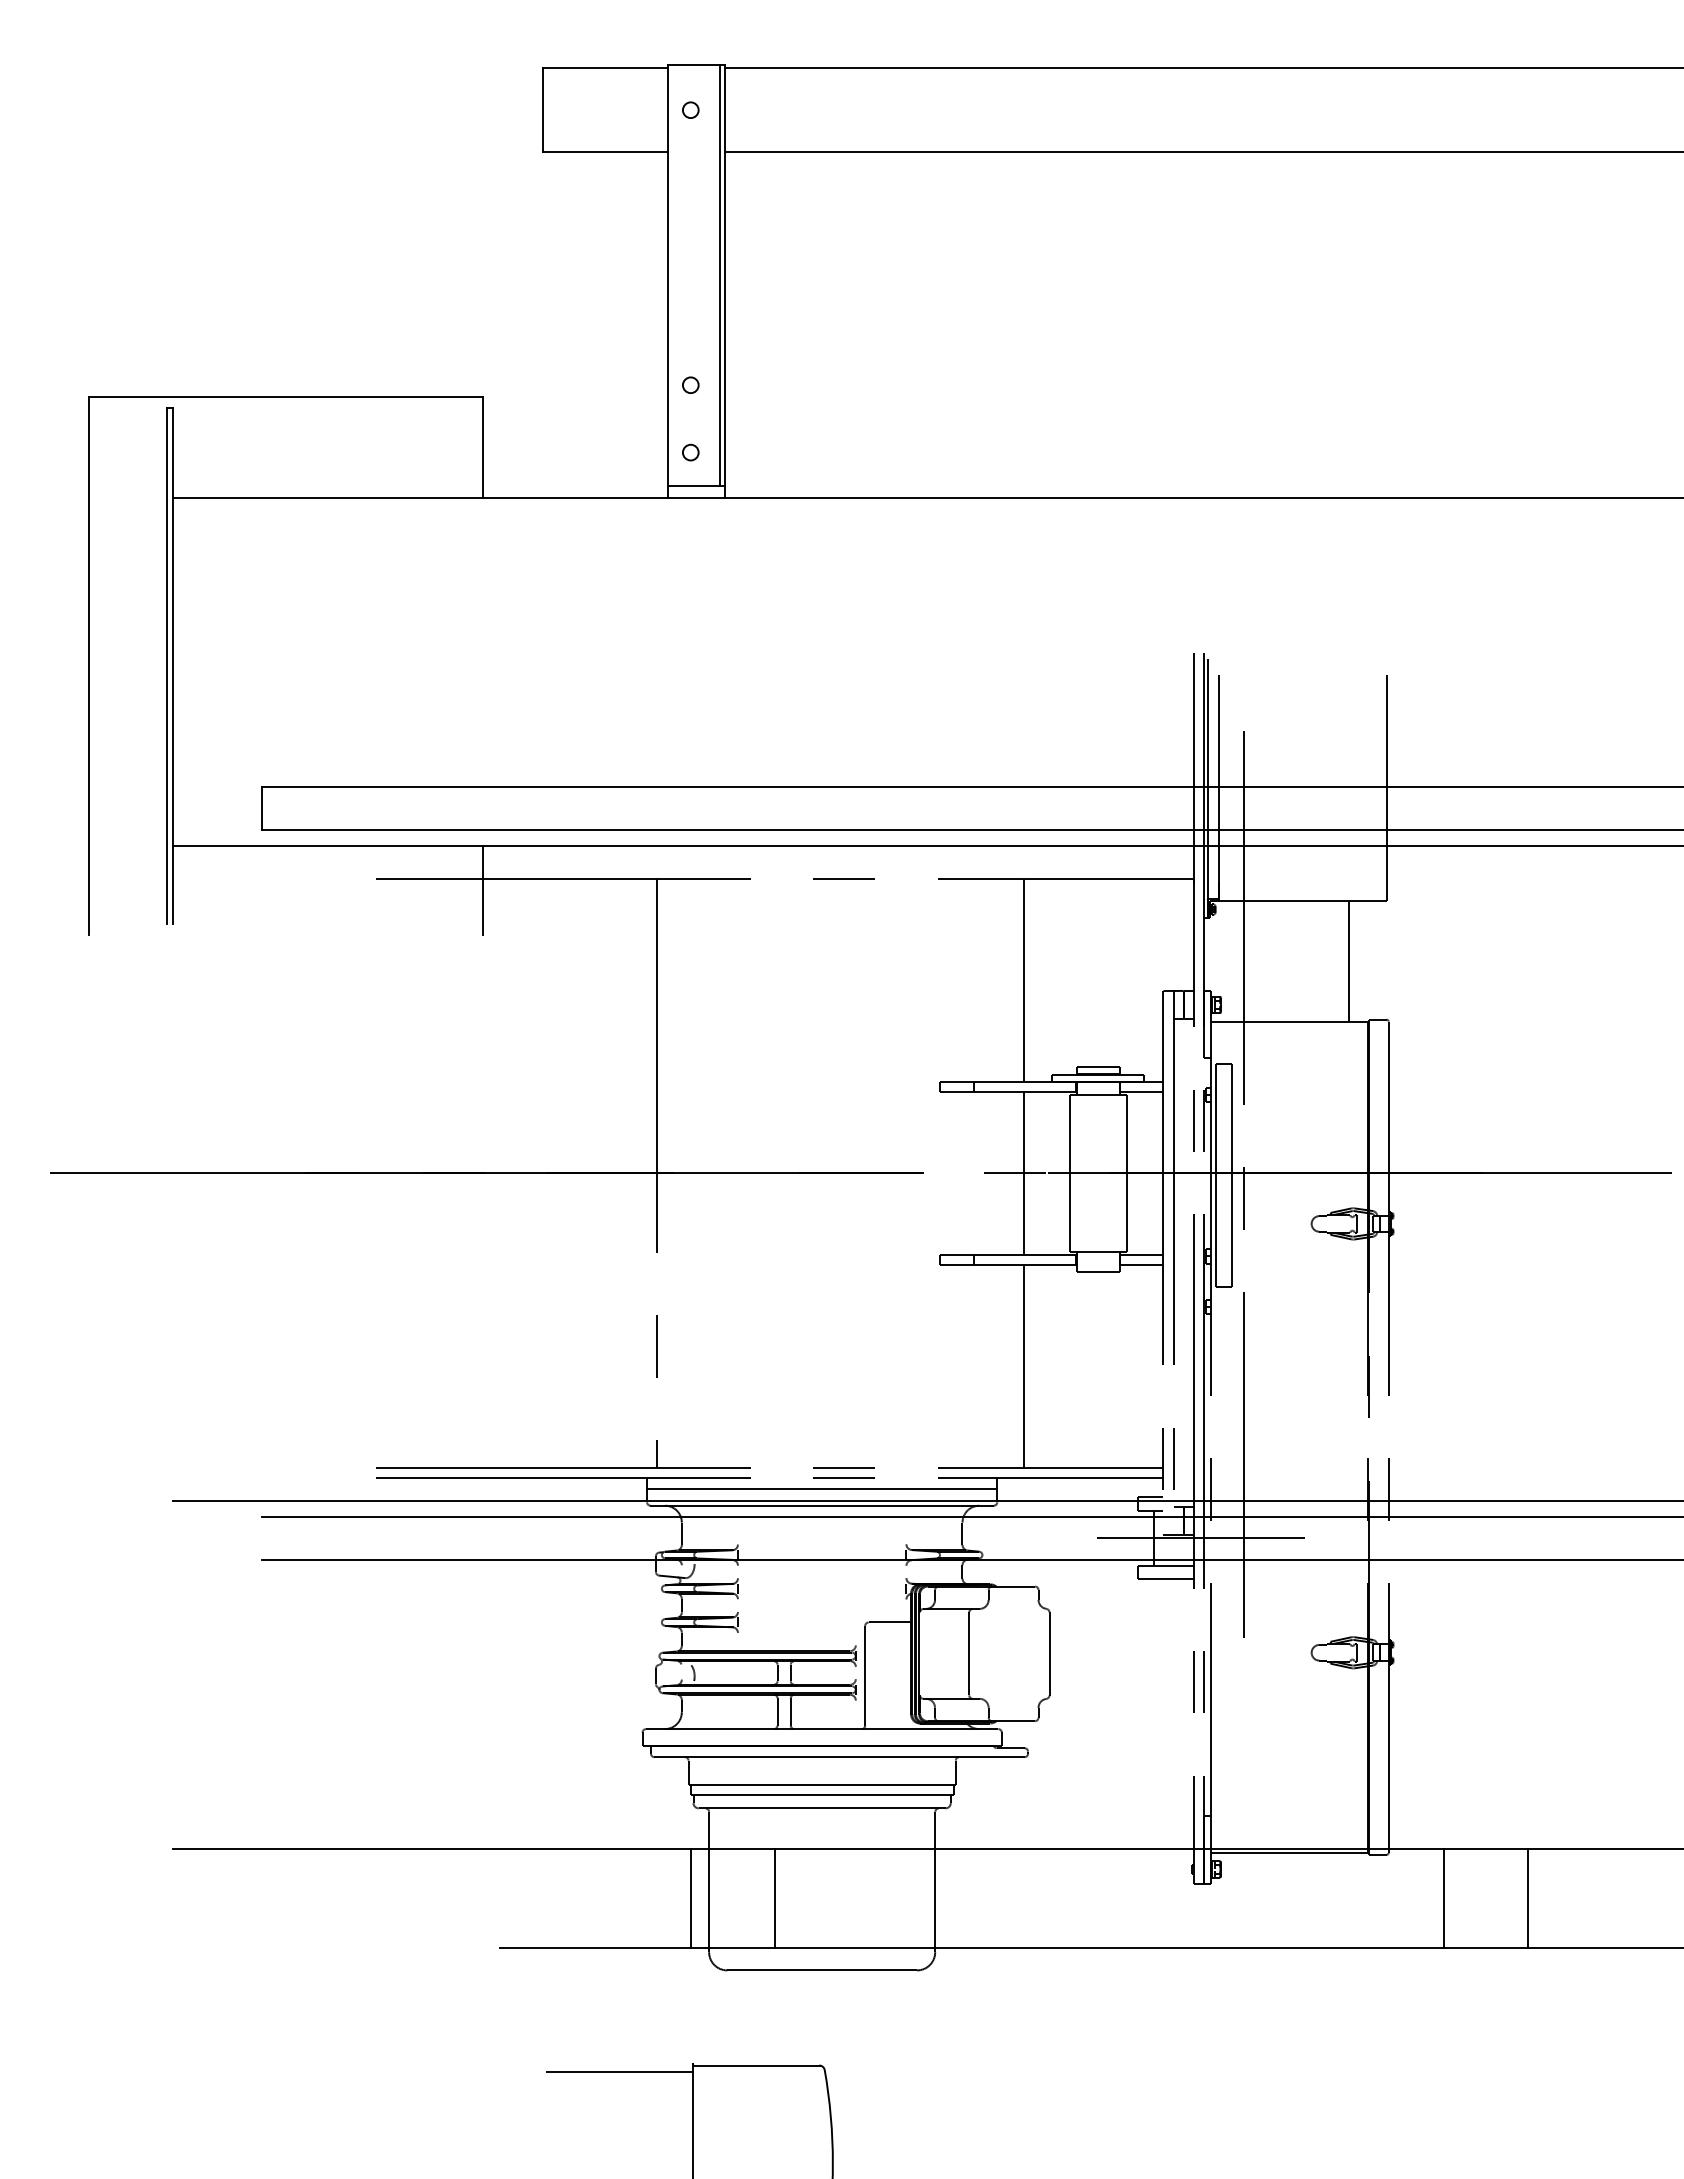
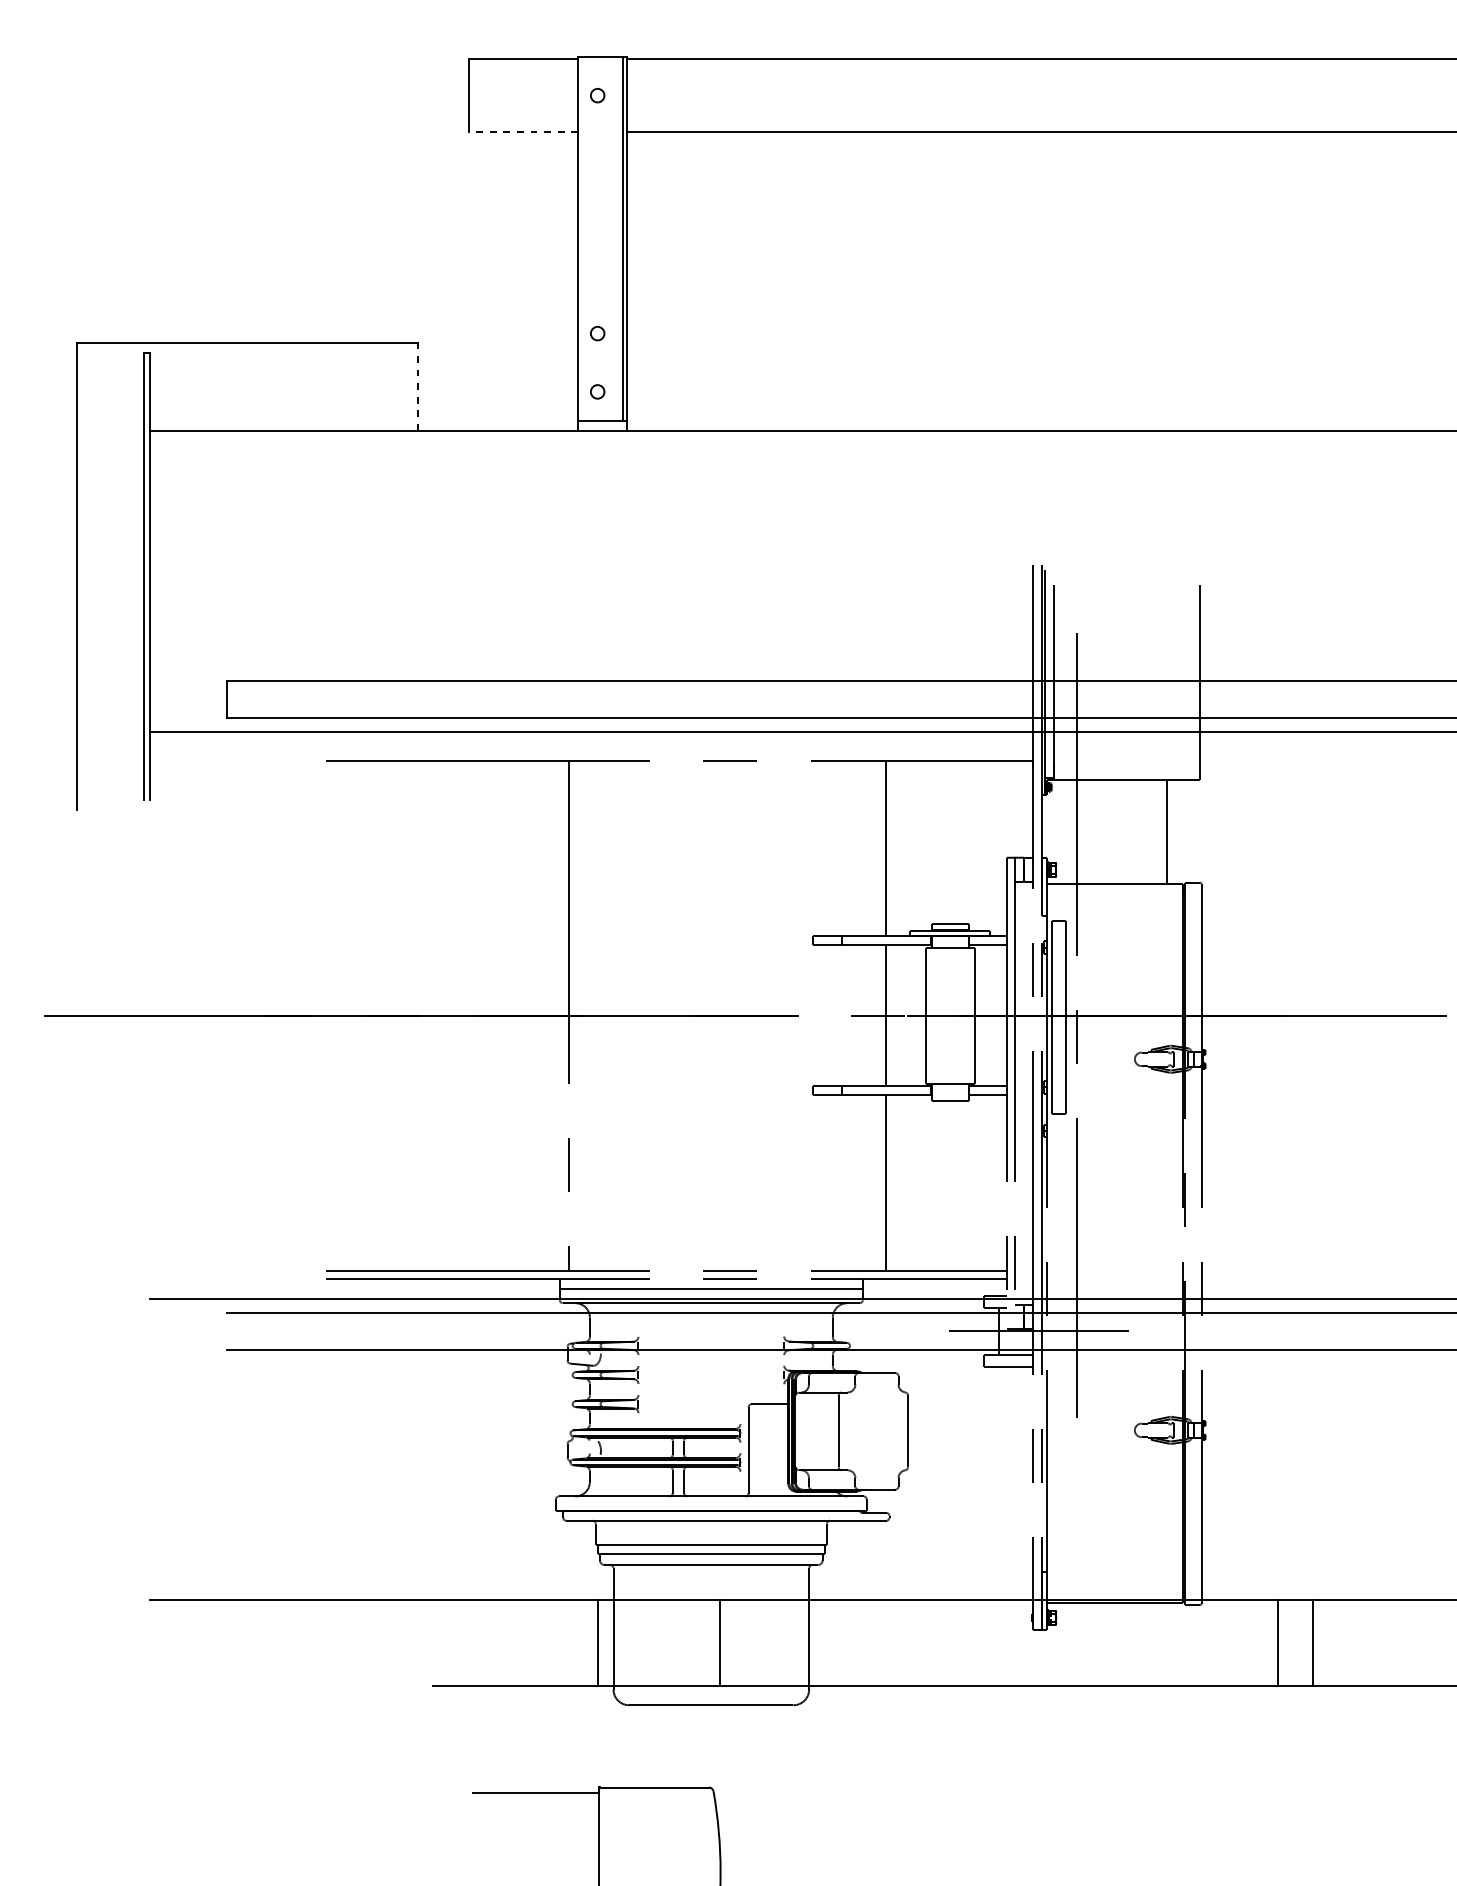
line: (605, 152) -> (523, 132), solid -> dashed
line: (483, 447) -> (418, 387), solid -> dashed
line: (483, 890) -> (418, 770), removed
line: (775, 1898) -> (720, 1643), moved
line: (1444, 1898) -> (1313, 1643), moved
line: (1528, 1898) -> (1278, 1643), moved

